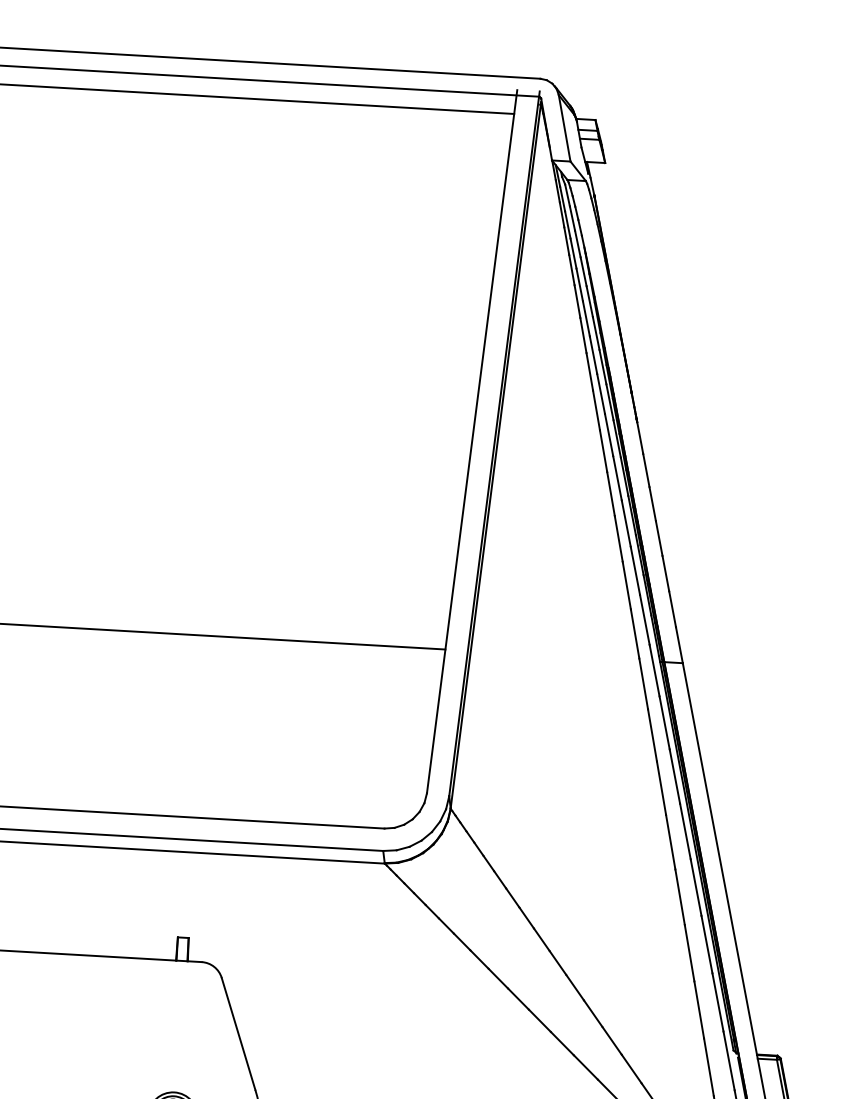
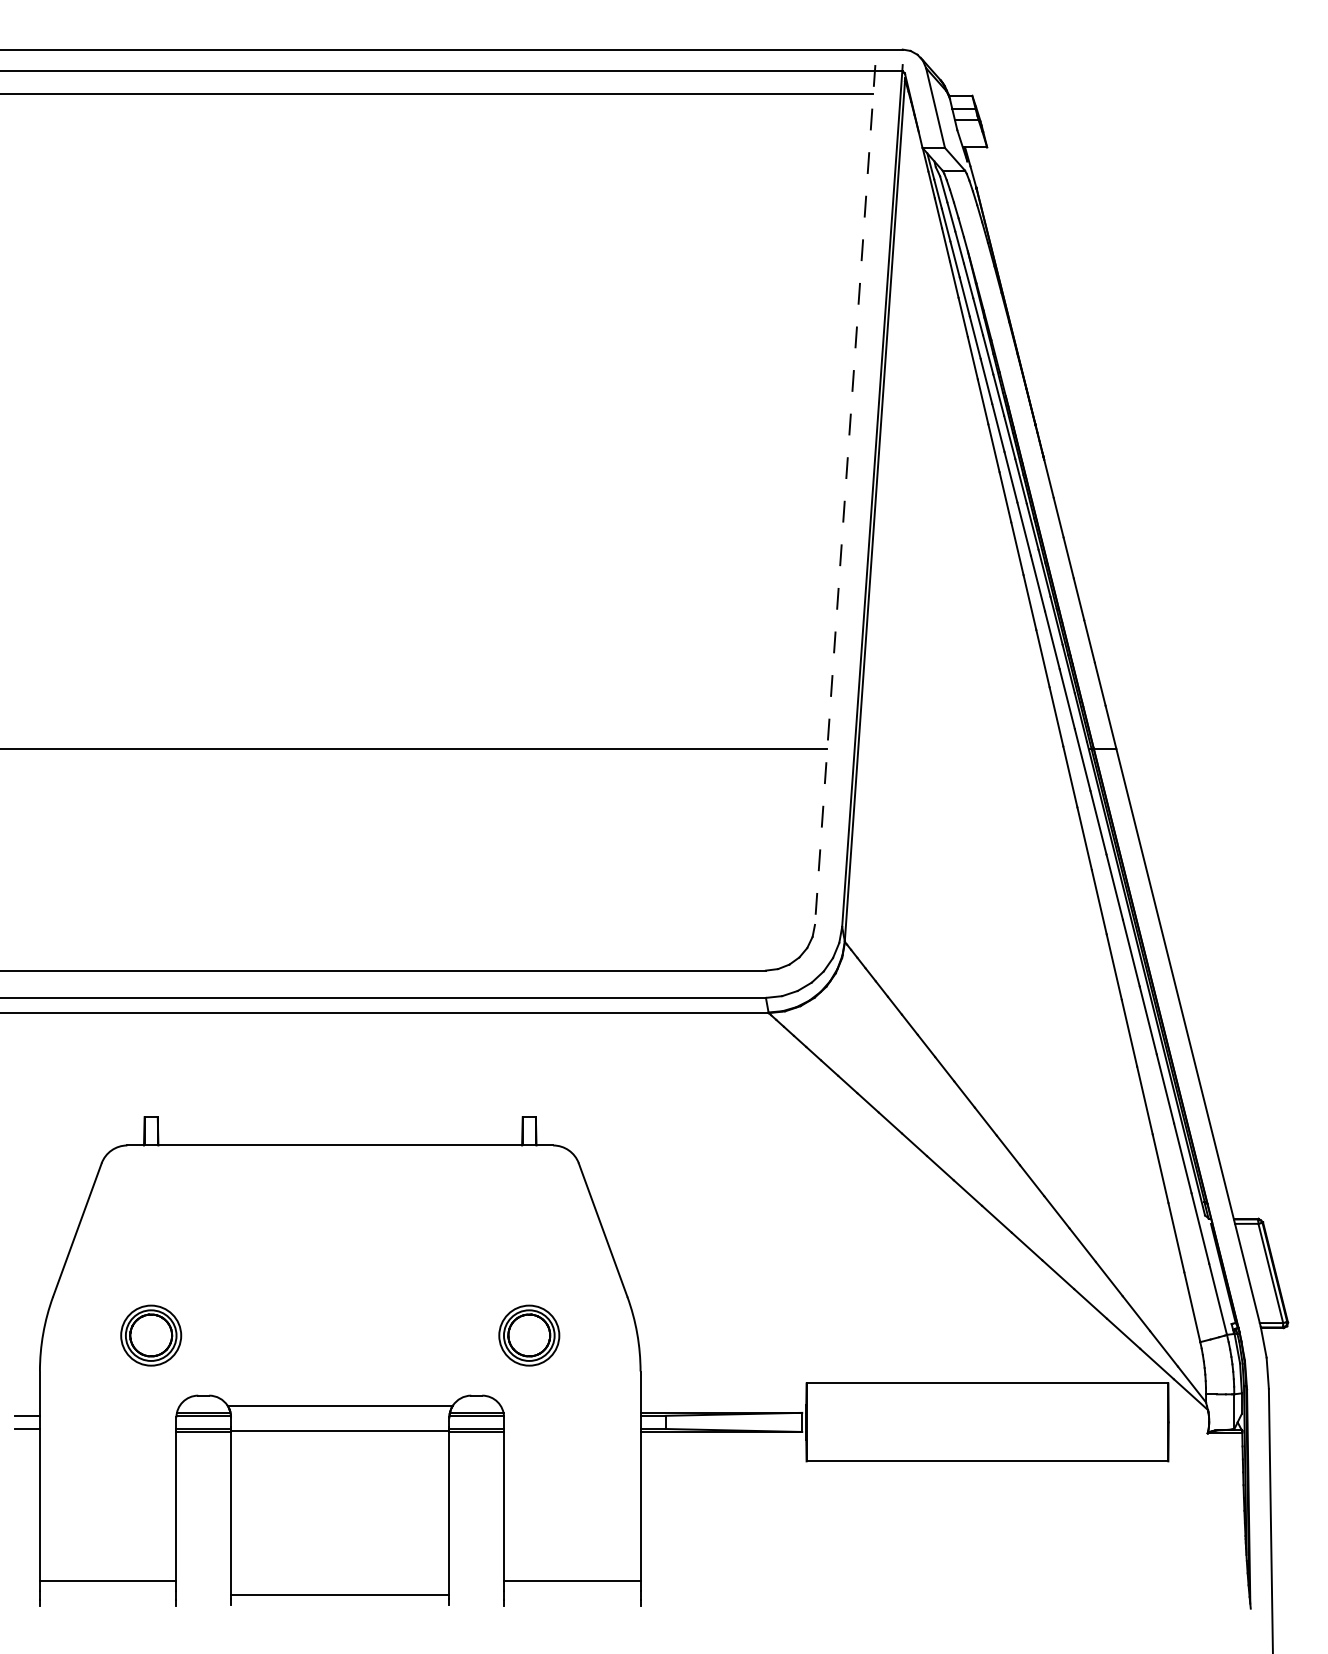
line: (472, 441) -> (845, 494), solid -> dashed

